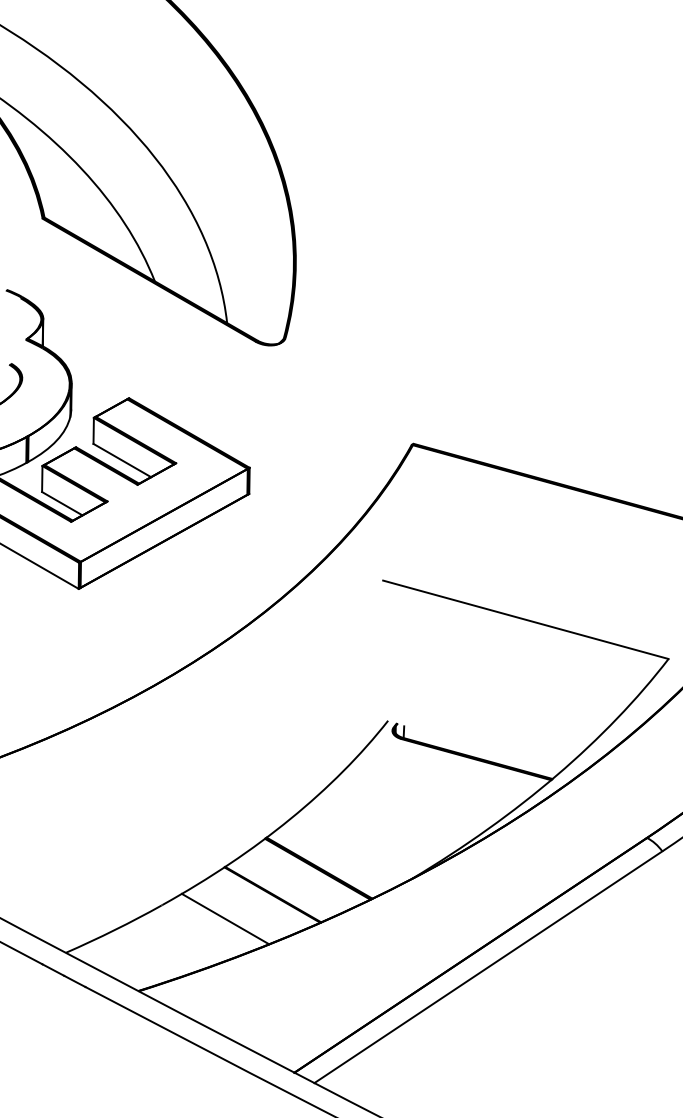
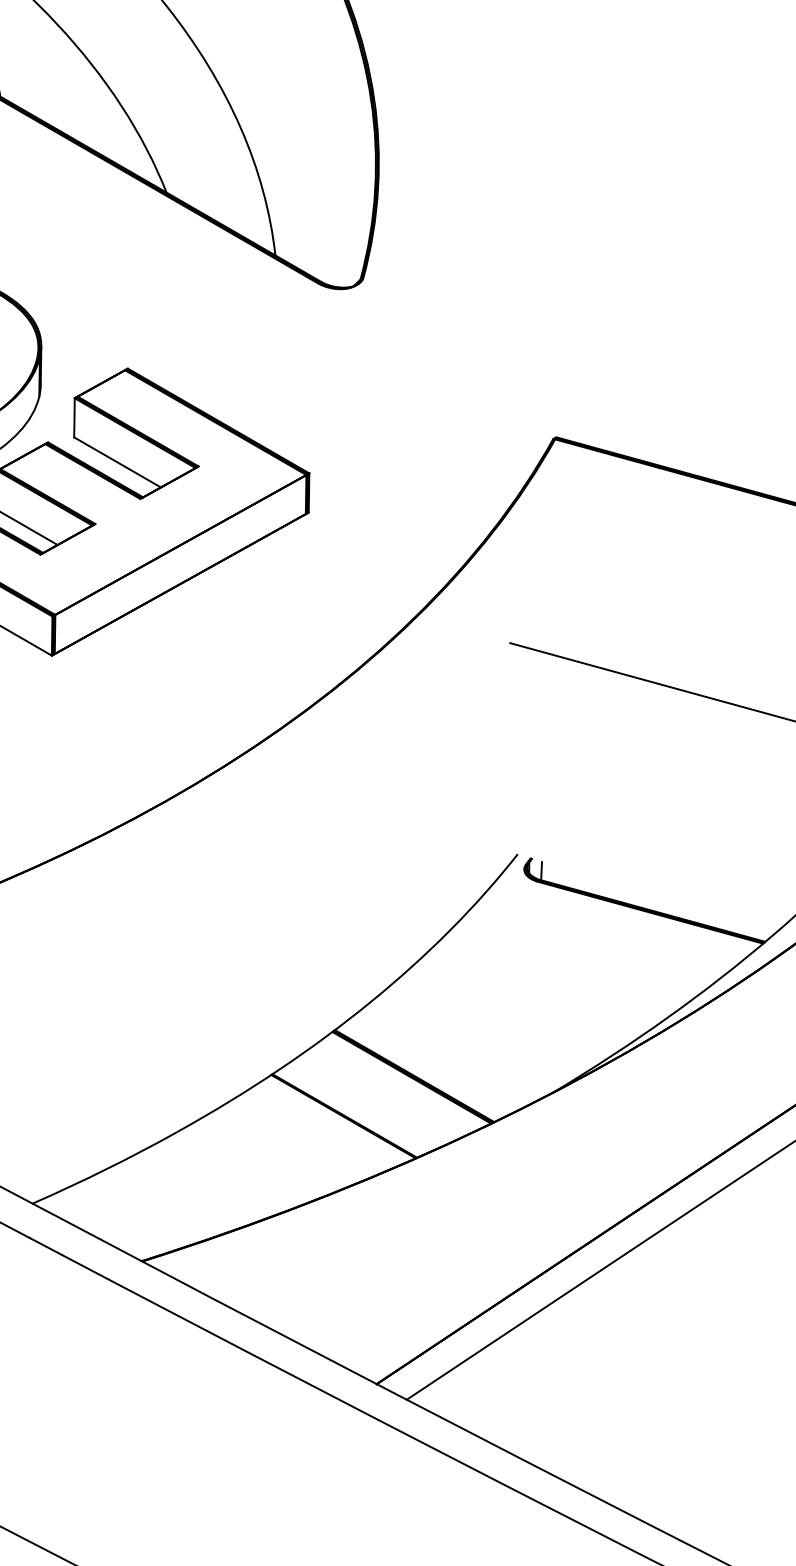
line: (225, 918) -> (272, 1151), removed

